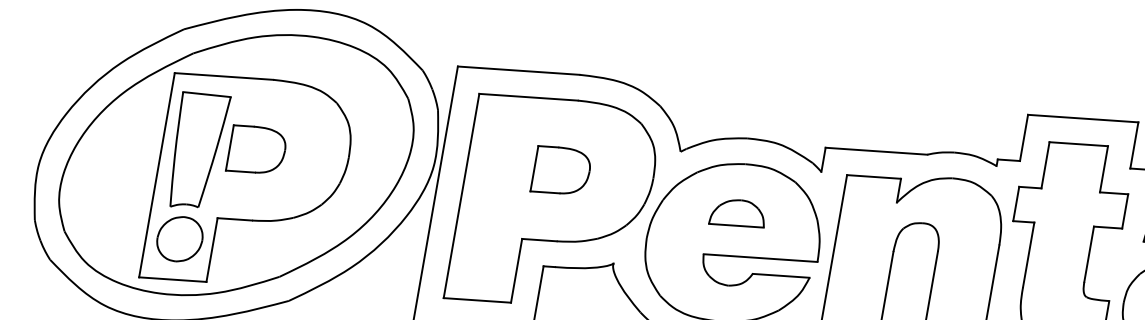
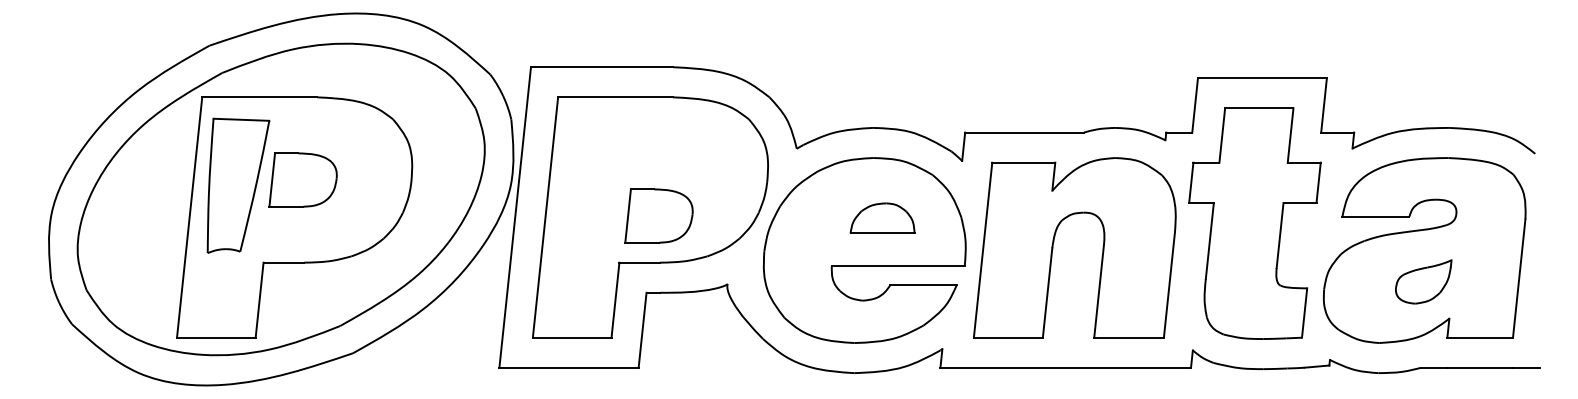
part: (560, 170) -> (658, 215), moved
part: (737, 212) -> (882, 217), moved
part: (179, 239) -> (221, 290), removed

